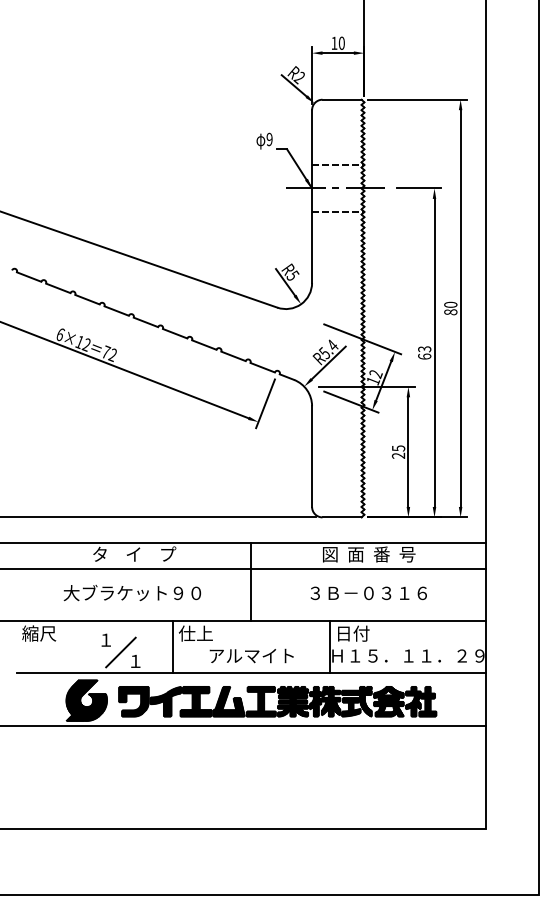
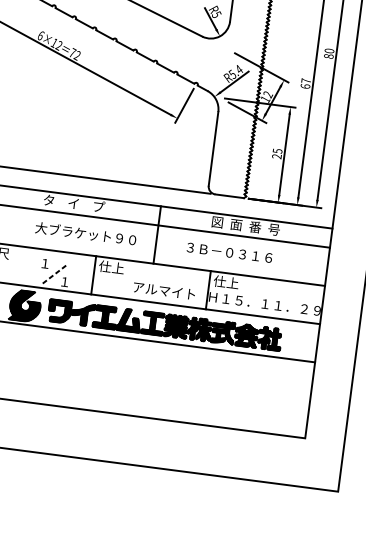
text: (424, 349) -> (306, 81), 63 -> 67
text: (132, 593) -> (85, 234), moved
text: (368, 593) -> (229, 252), moved
text: (352, 633) -> (226, 282), 日付 -> 仕上
line: (120, 652) -> (54, 274), solid -> dashed
text: (251, 655) -> (164, 290), moved

